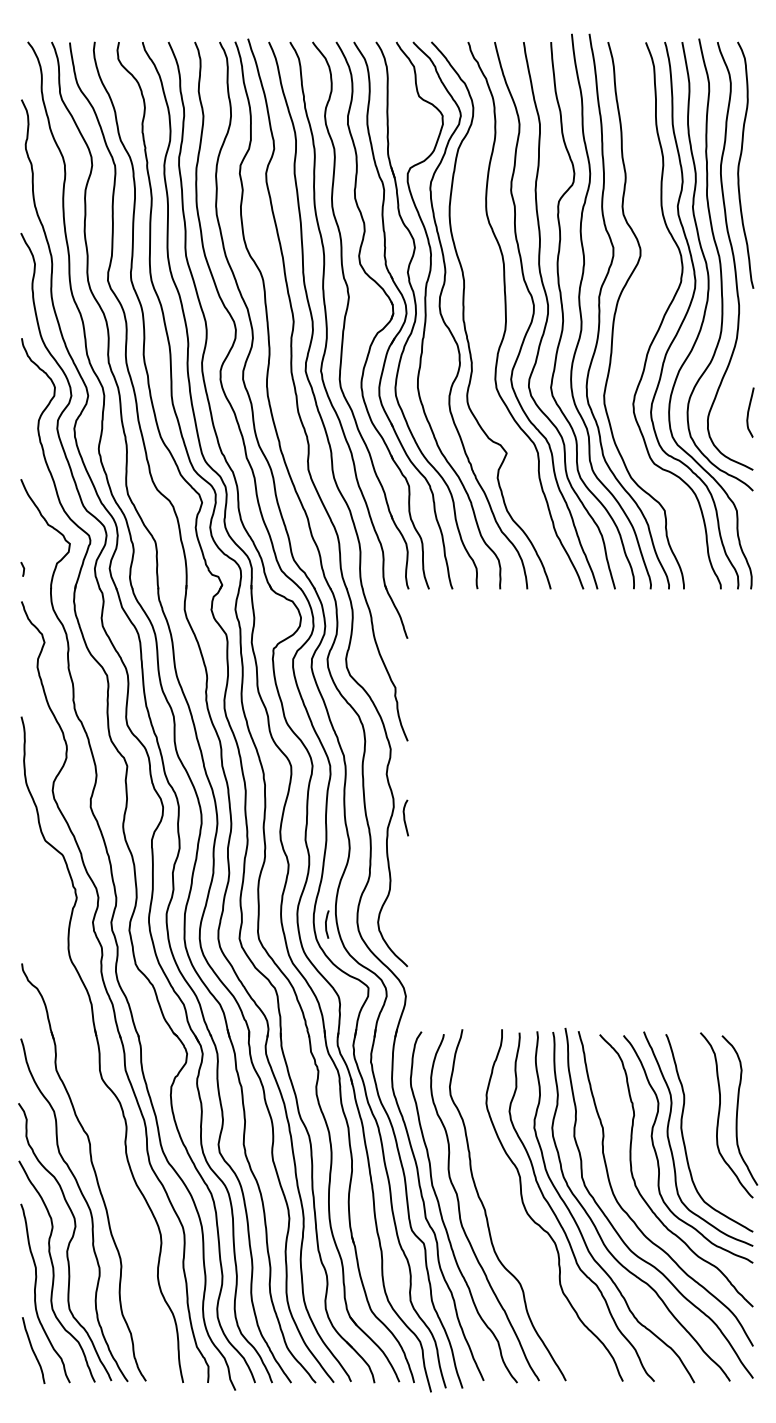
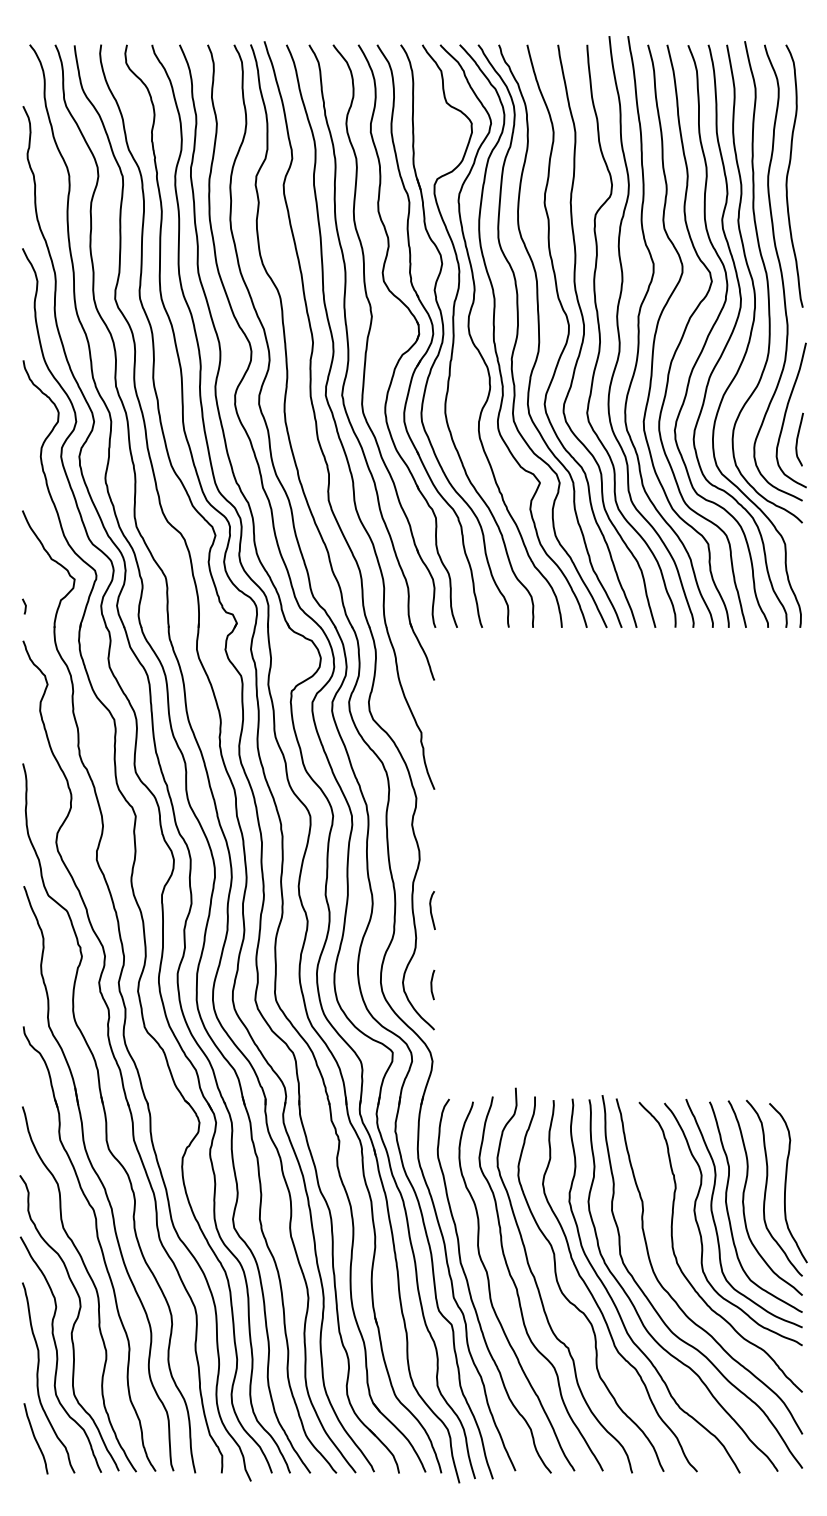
curve: (644, 309) -> (686, 329), added
curve: (486, 314) -> (518, 335), added
curve: (738, 388) -> (786, 413), added
curve: (404, 818) -> (431, 910), moved
line: (326, 924) -> (432, 984), moved
part: (92, 1106) -> (98, 1178), added
curve: (698, 1124) -> (744, 1197), added
curve: (506, 1210) -> (539, 1289), added

